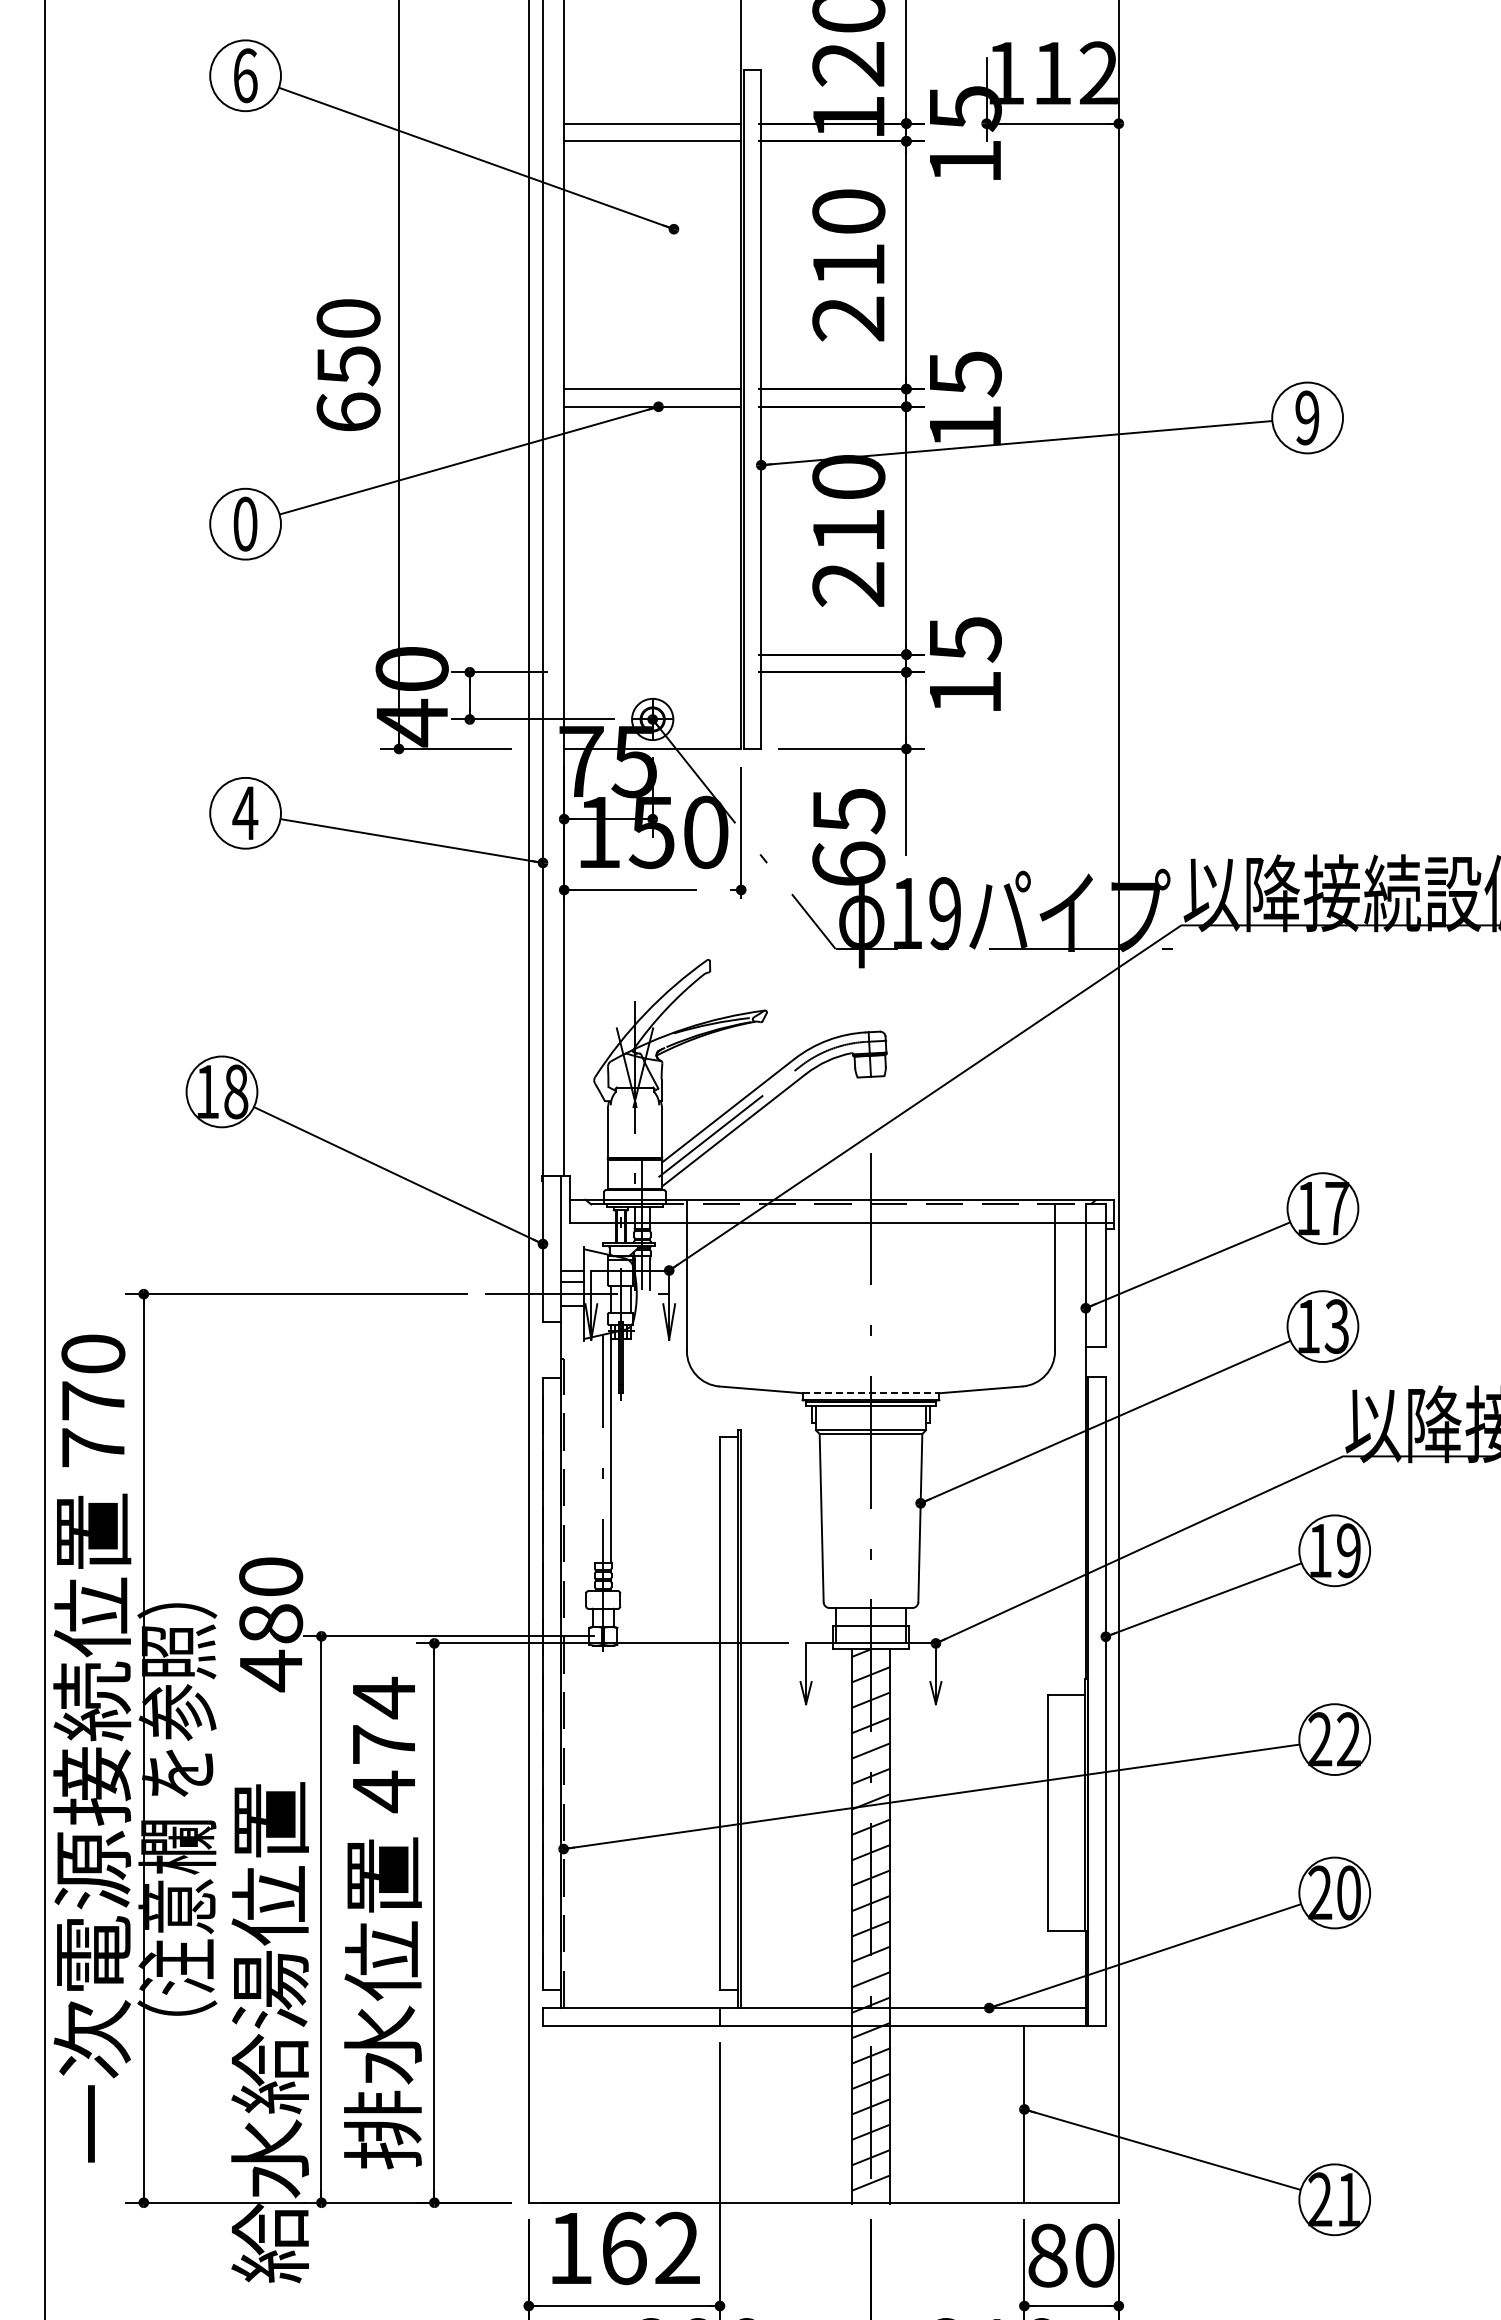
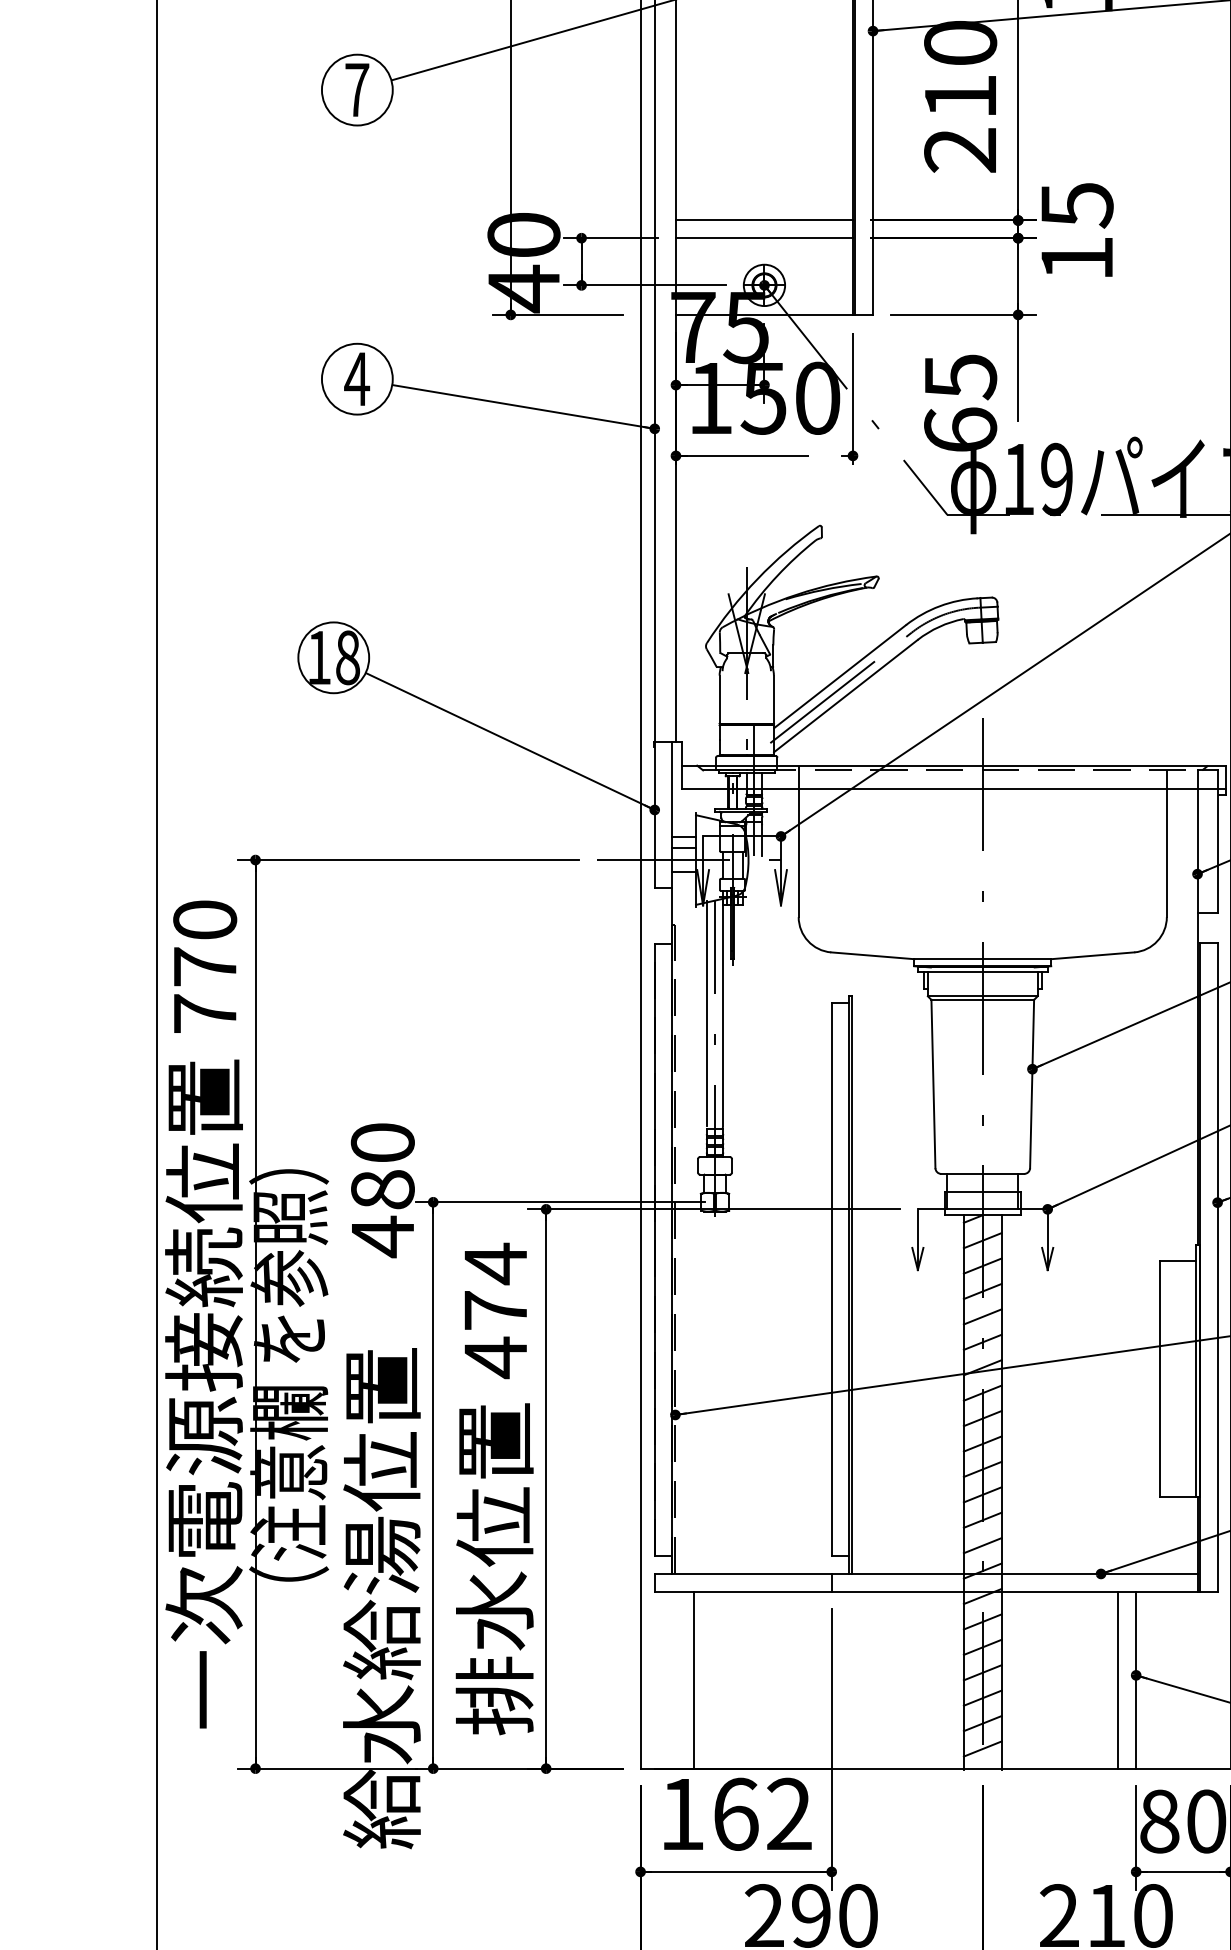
text: (245, 523) -> (357, 89), 0 -> 7
line: (652, 654) -> (764, 220), added
line: (652, 672) -> (764, 238), added
line: (871, 1393) -> (983, 959), dashed -> solid
line: (595, 1447) -> (707, 1013), added
line: (581, 2113) -> (693, 1679), added
line: (1006, 2113) -> (1118, 1679), added

